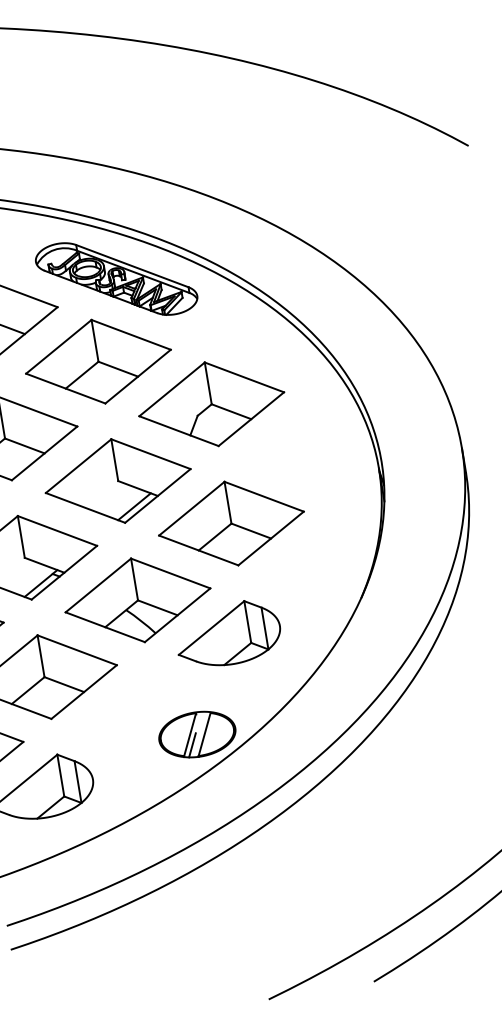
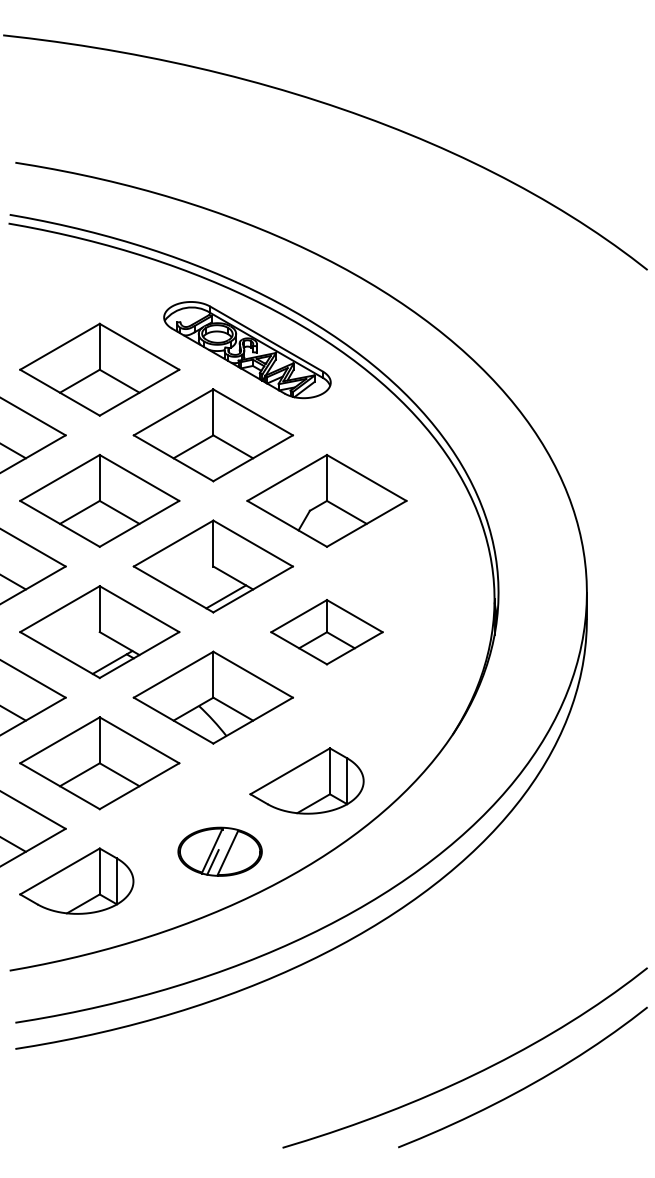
part: (231, 524) -> (326, 632), size x0.7
part: (227, 633) -> (306, 780), moved
part: (196, 734) -> (219, 851), moved

